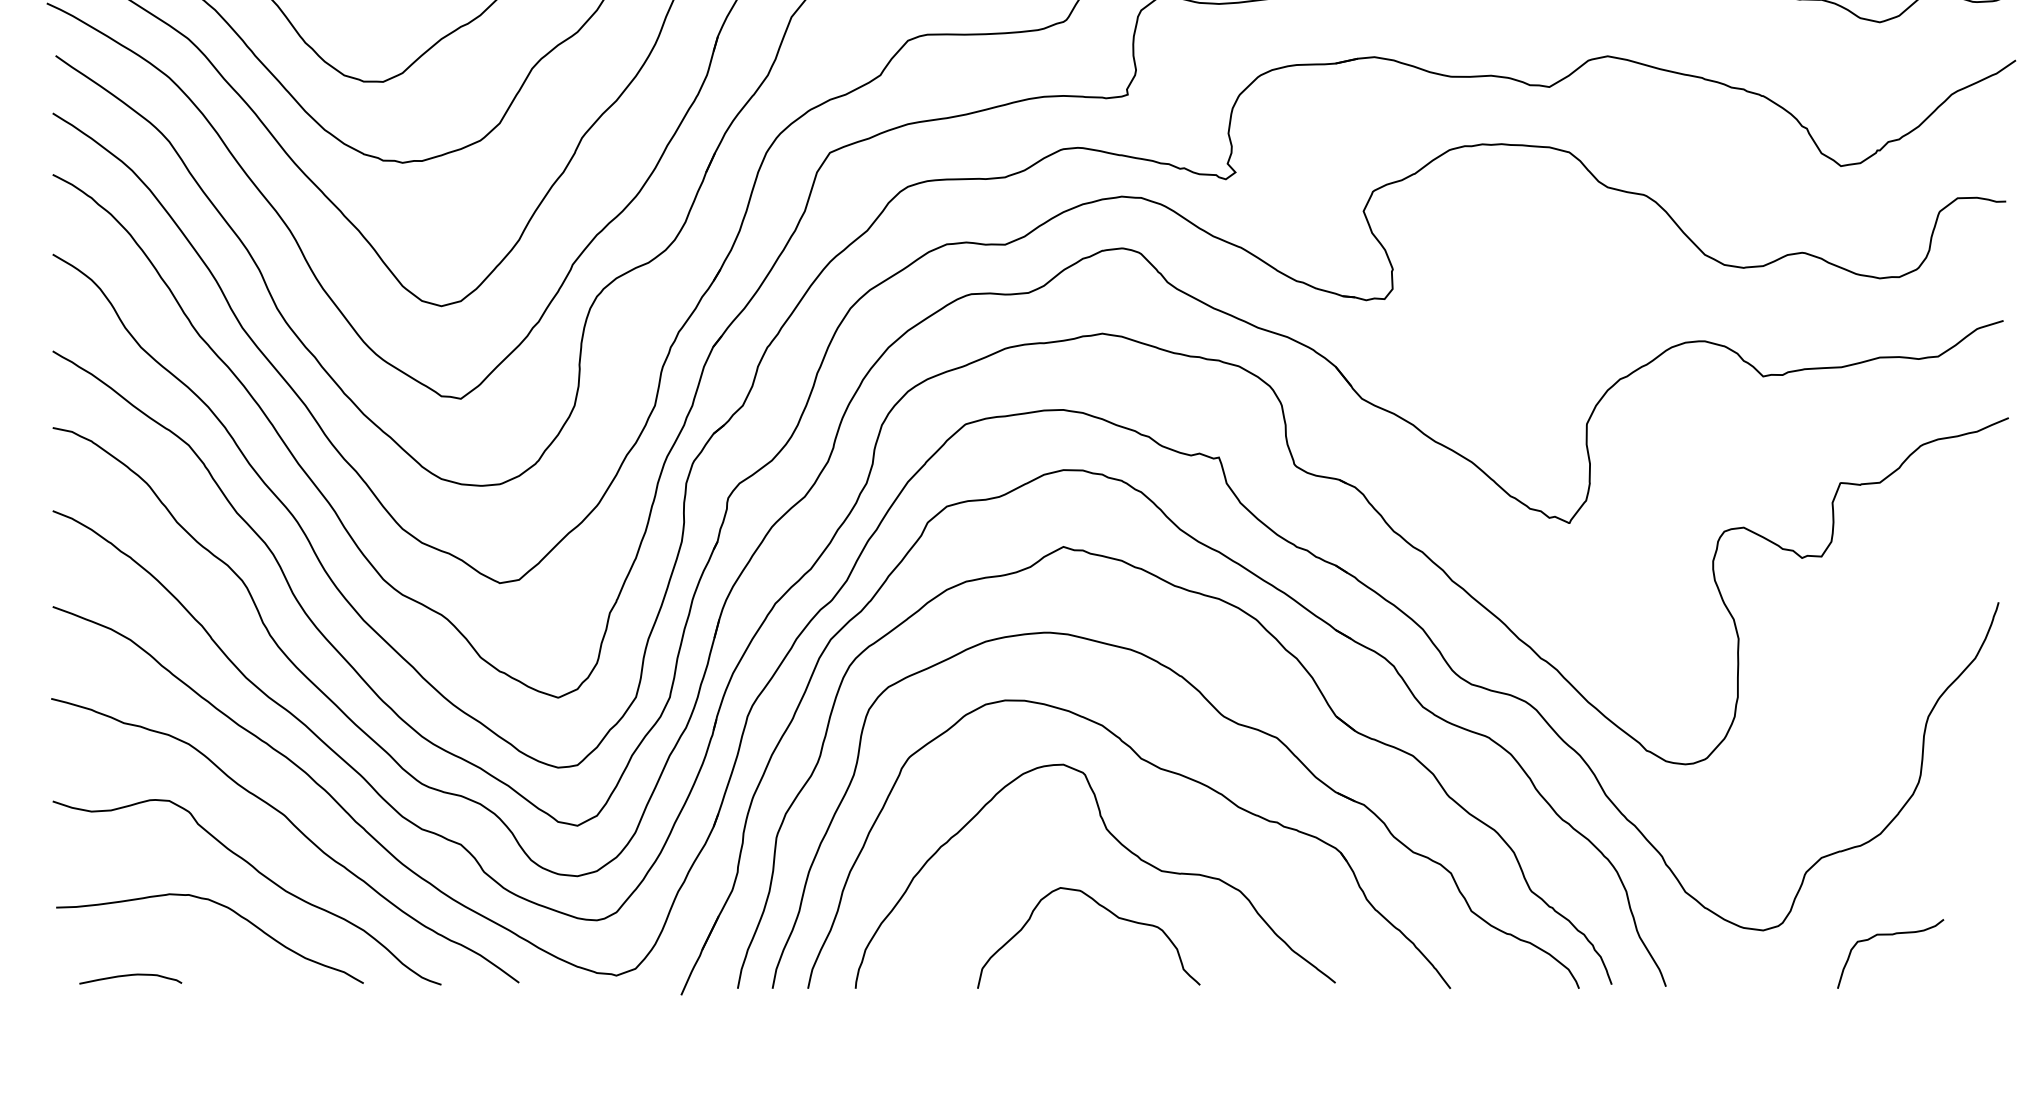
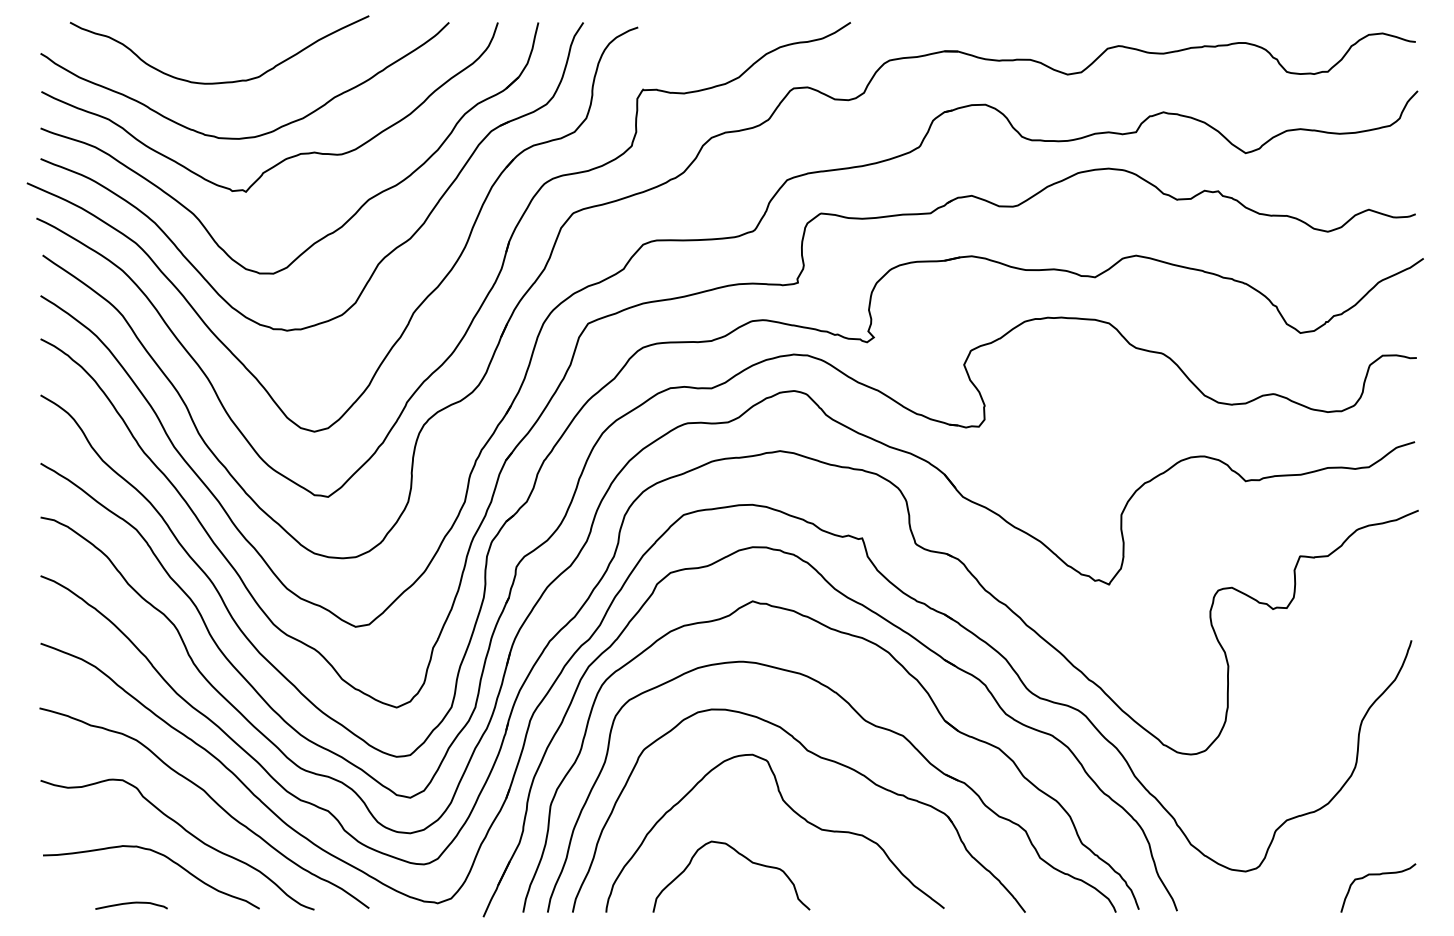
curve: (1105, 910) -> (743, 857), moved
curve: (1890, 936) -> (1378, 875), moved
curve: (130, 975) -> (131, 903), moved

